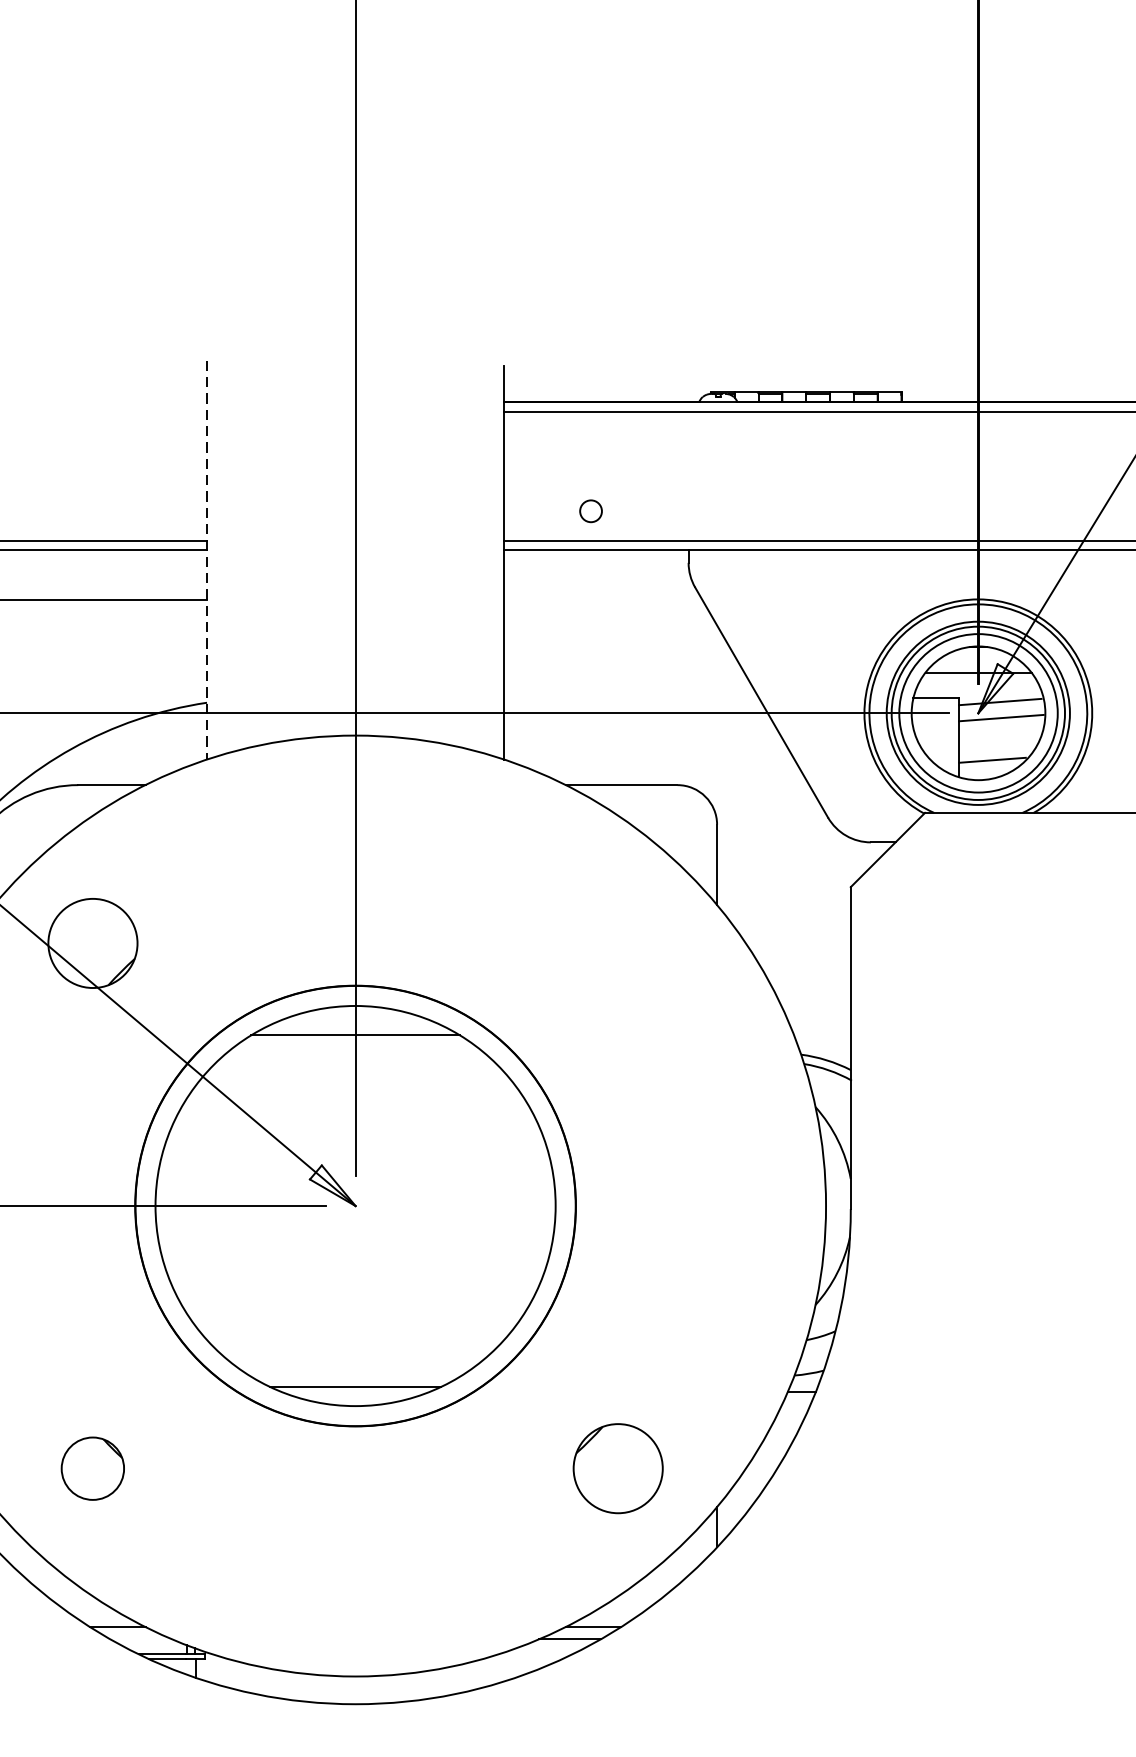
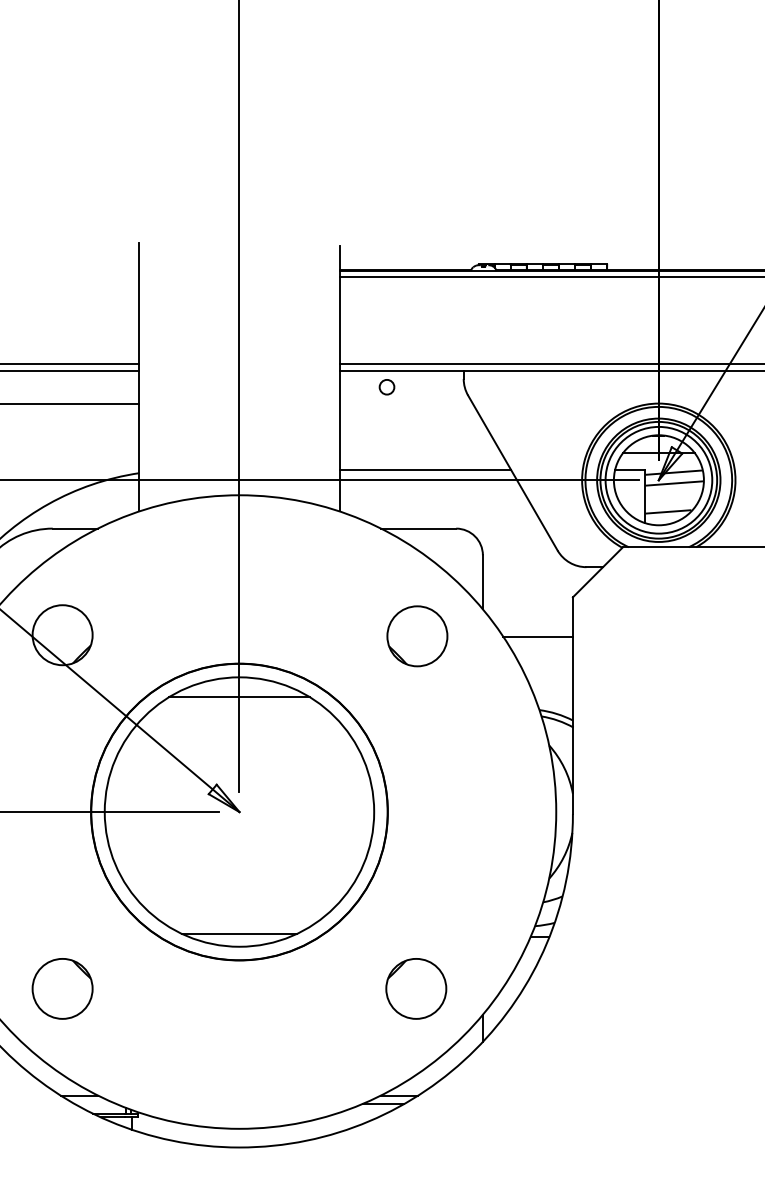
circle: (590, 511) -> (386, 387), moved
line: (207, 560) -> (139, 377), dashed -> solid
line: (631, 698) -> (425, 470), added
part: (619, 945) -> (417, 636), added
line: (798, 946) -> (537, 637), added
part: (92, 1468) -> (62, 988), size x1.43

